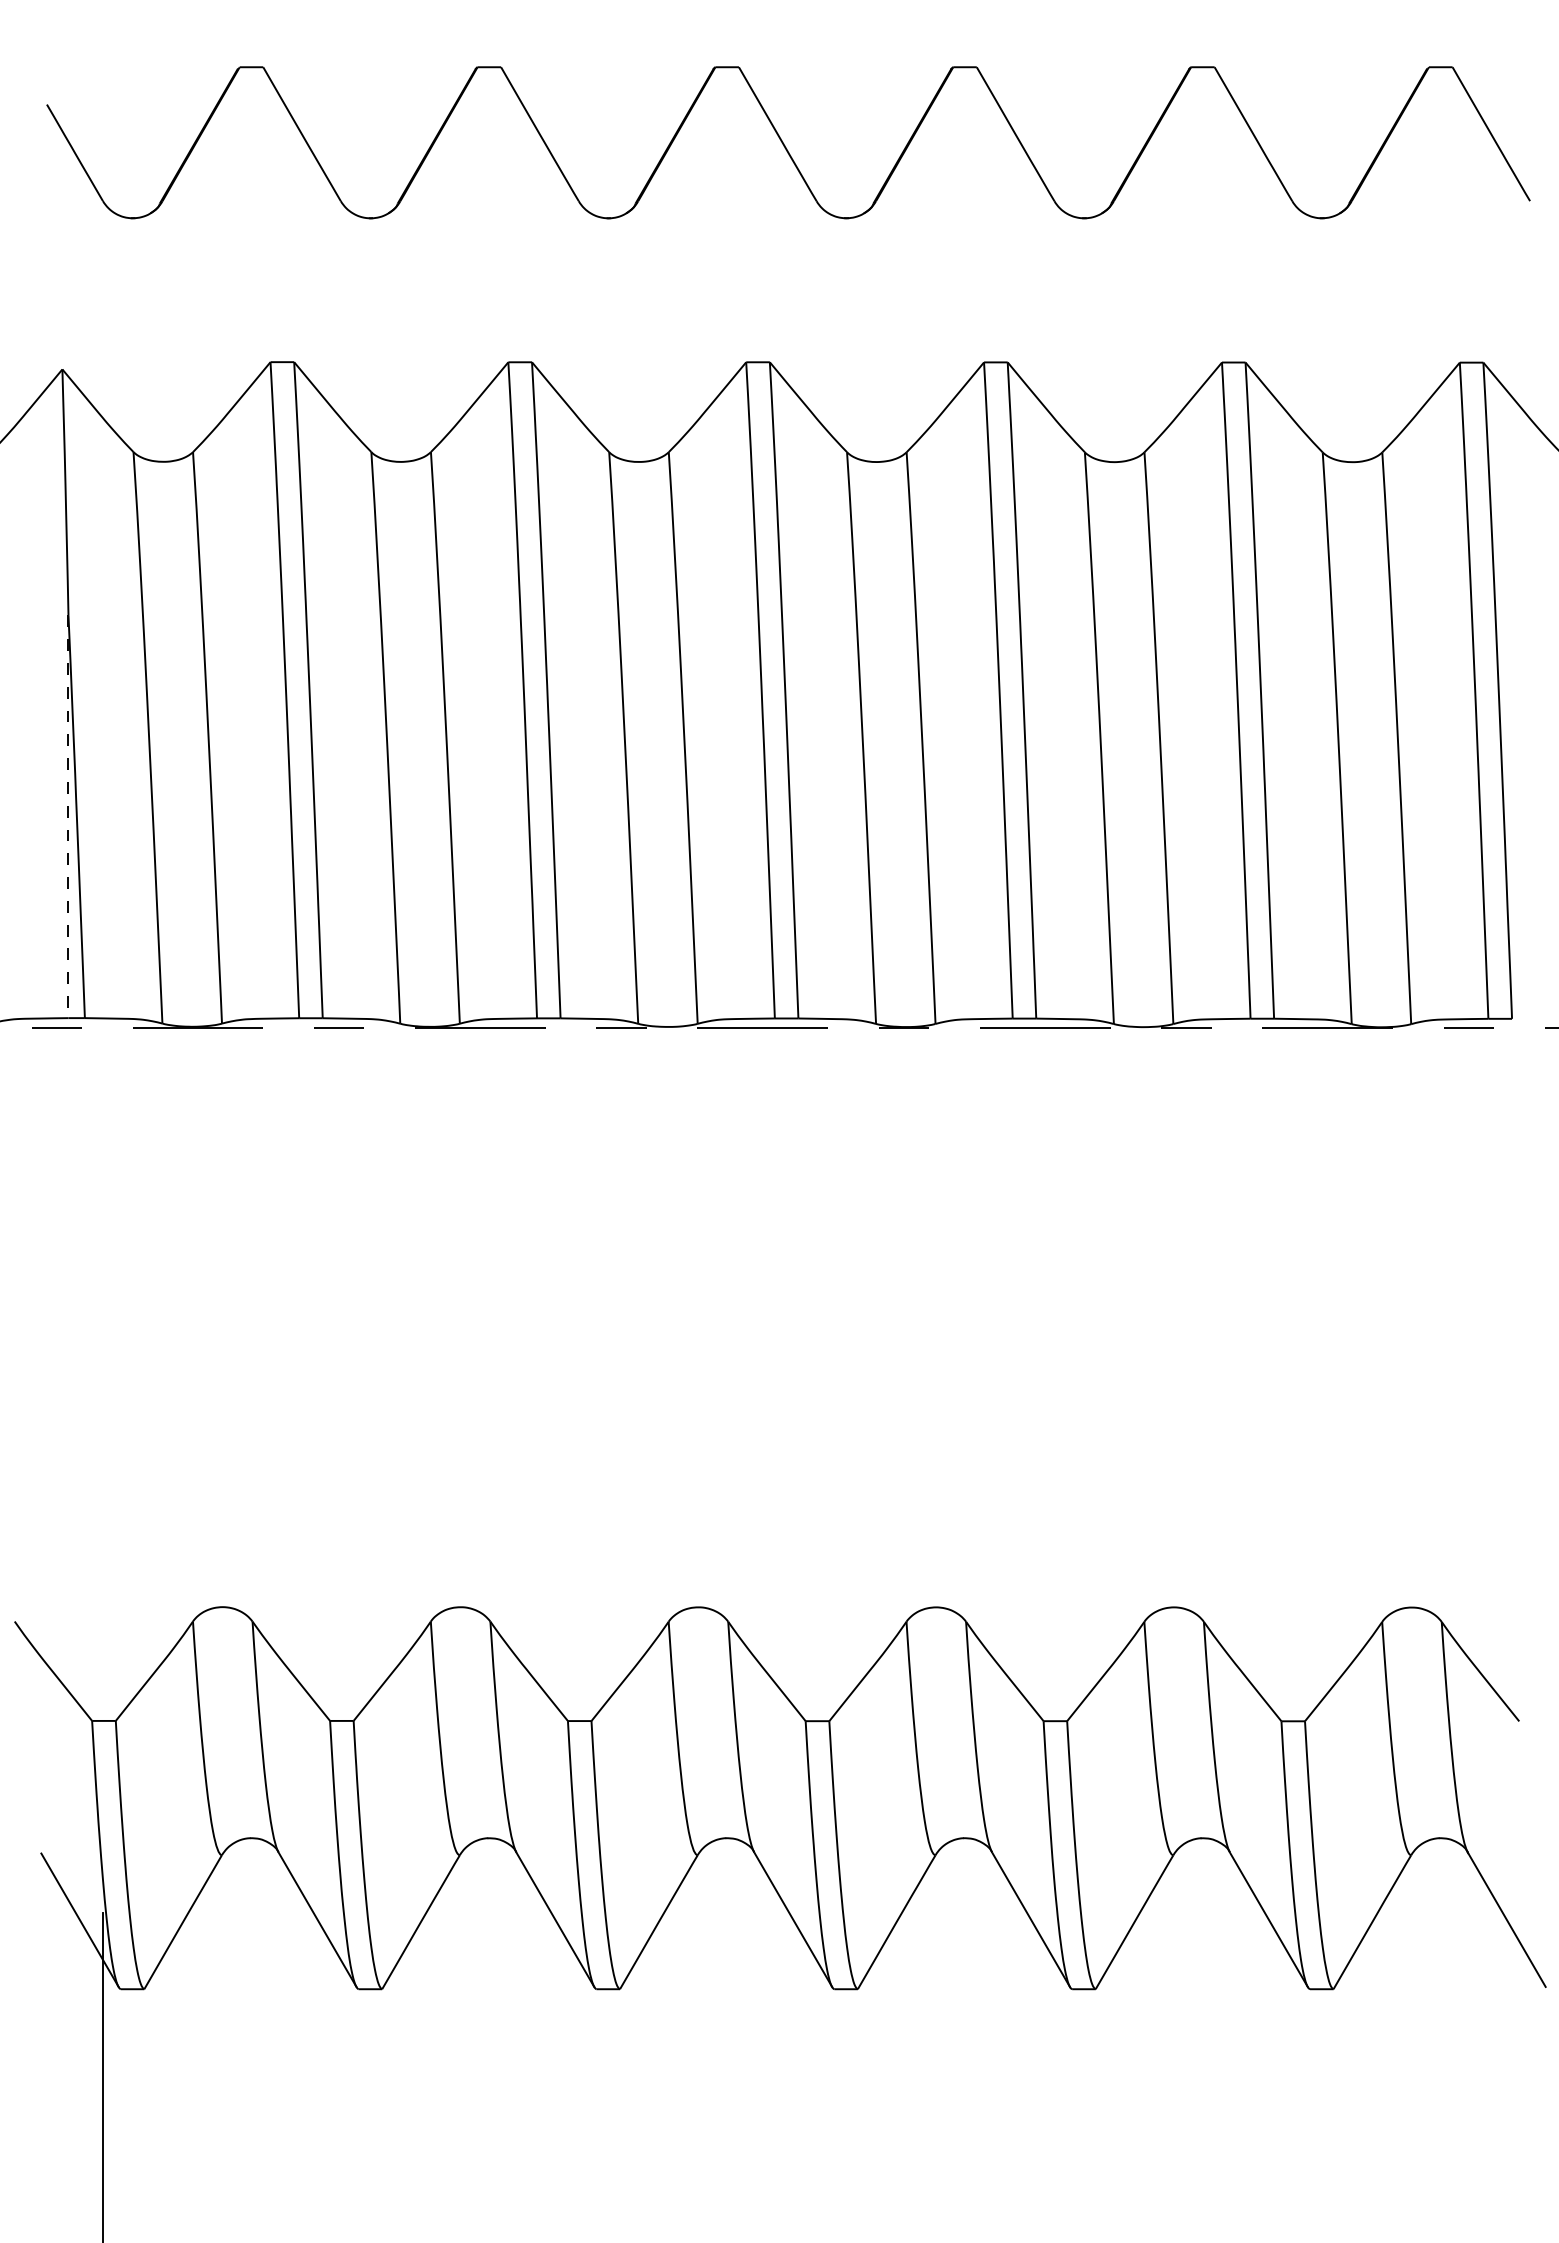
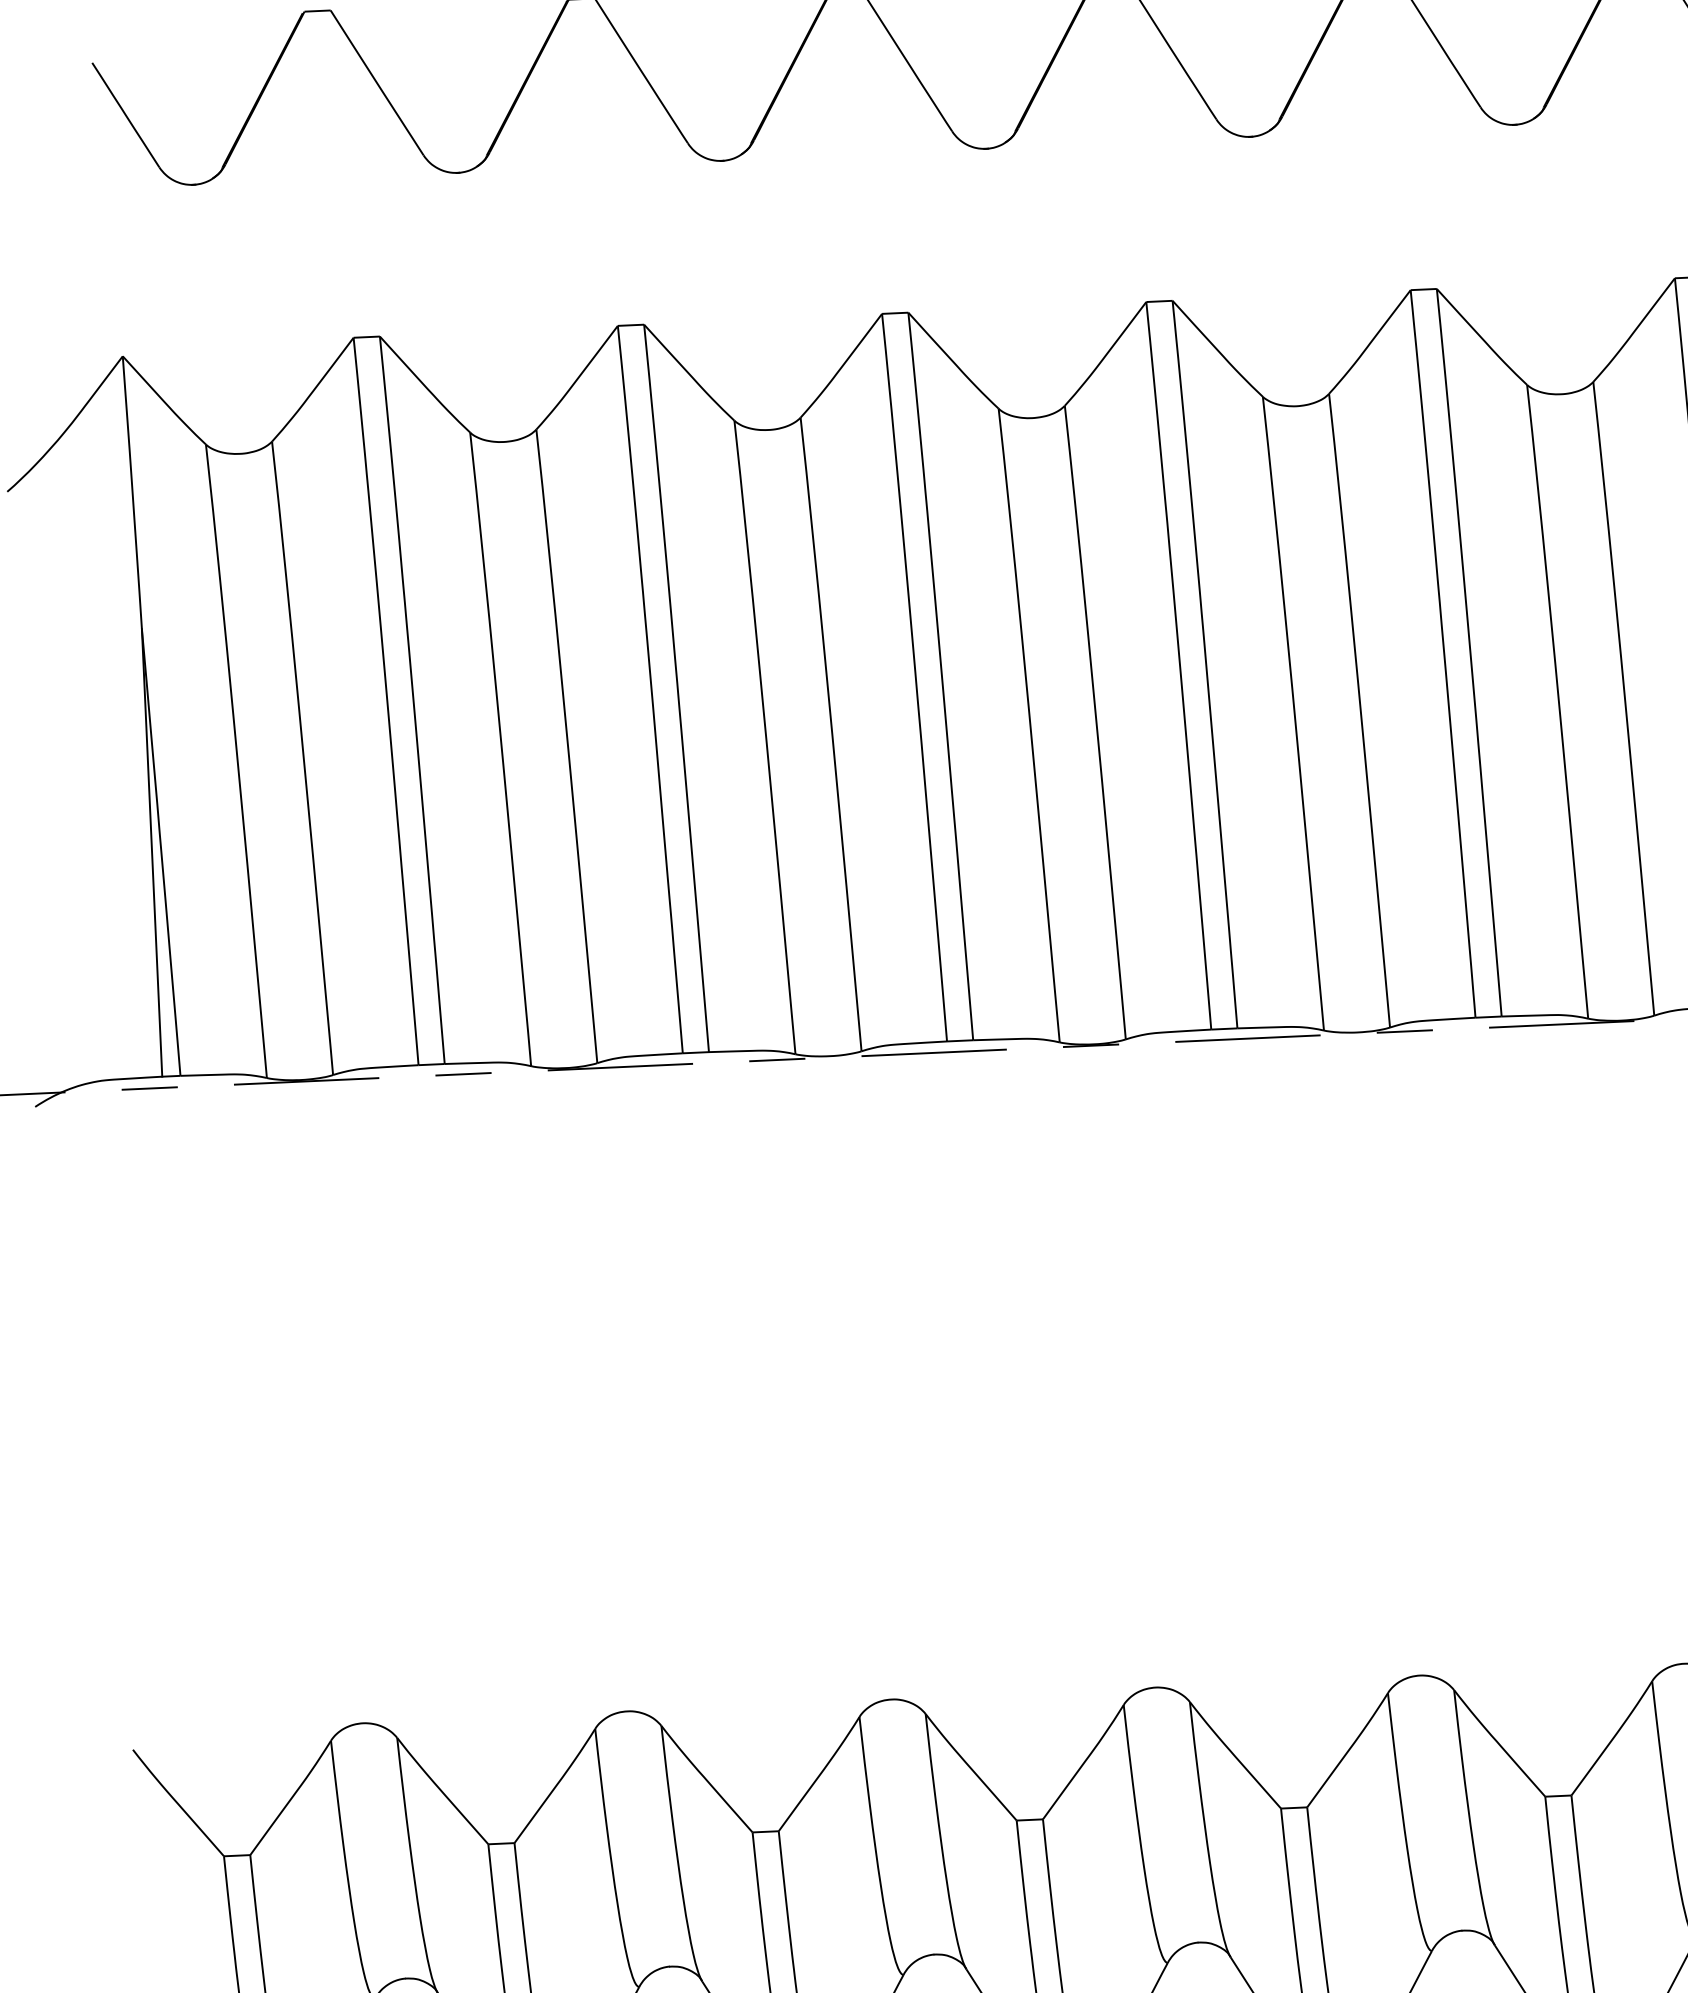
line: (68, 817) -> (152, 853), dashed -> solid

